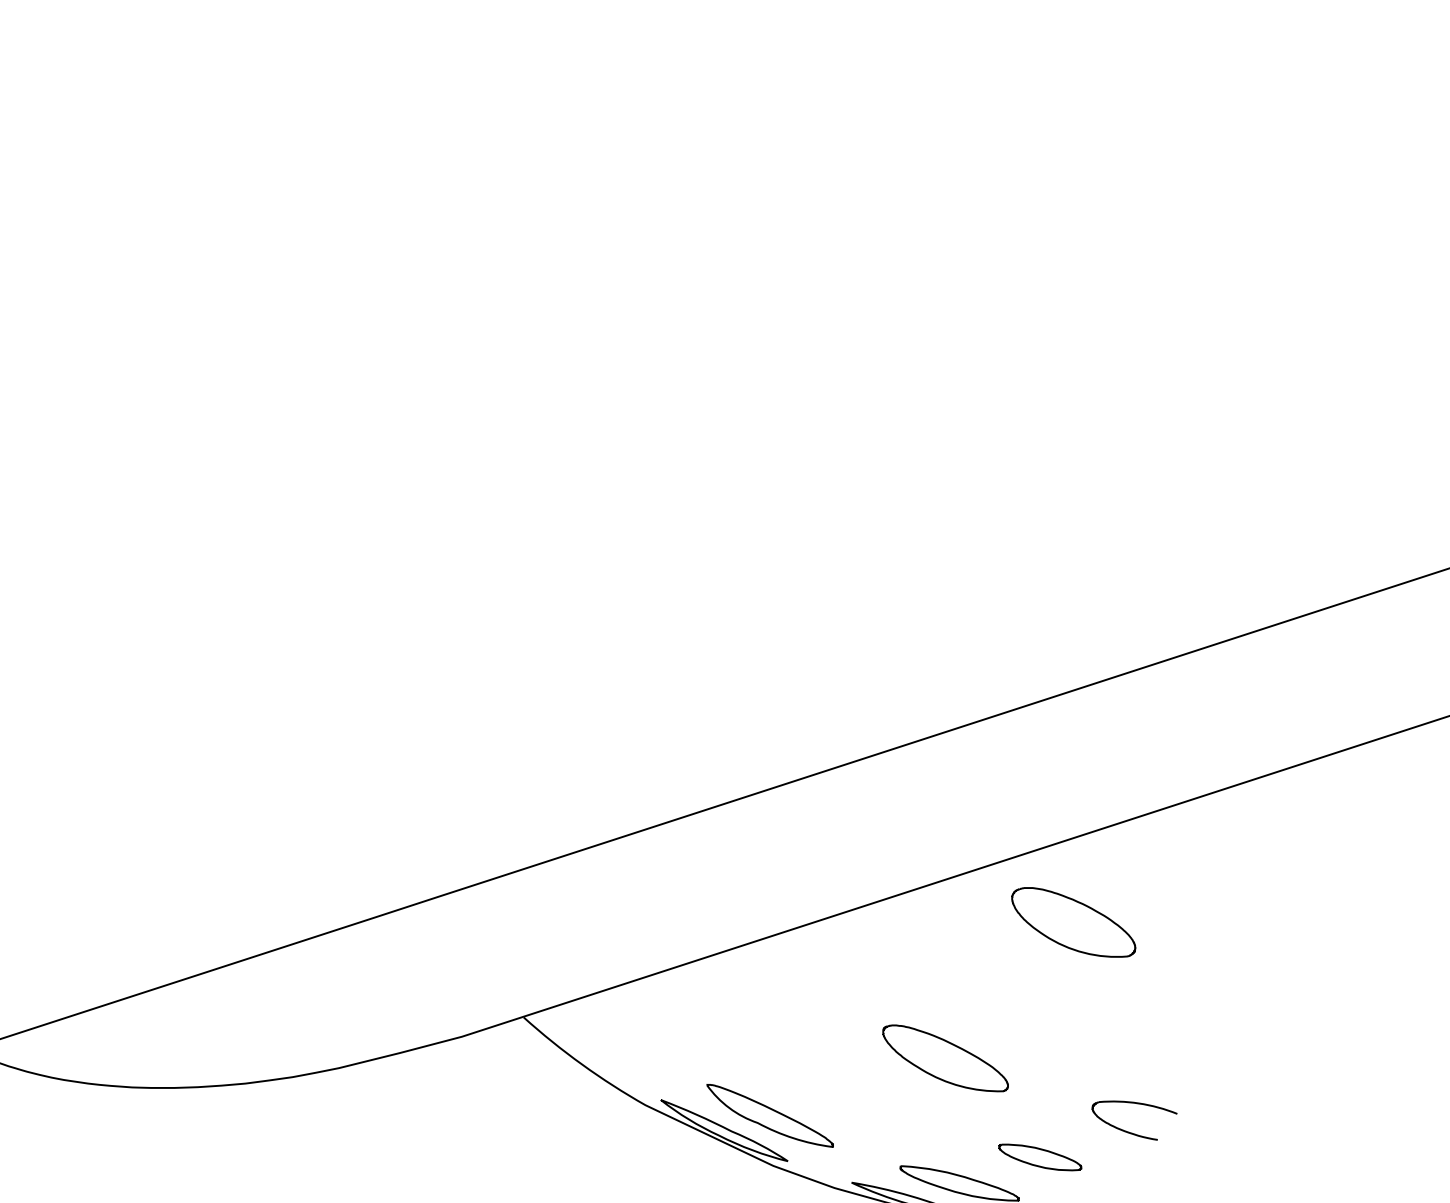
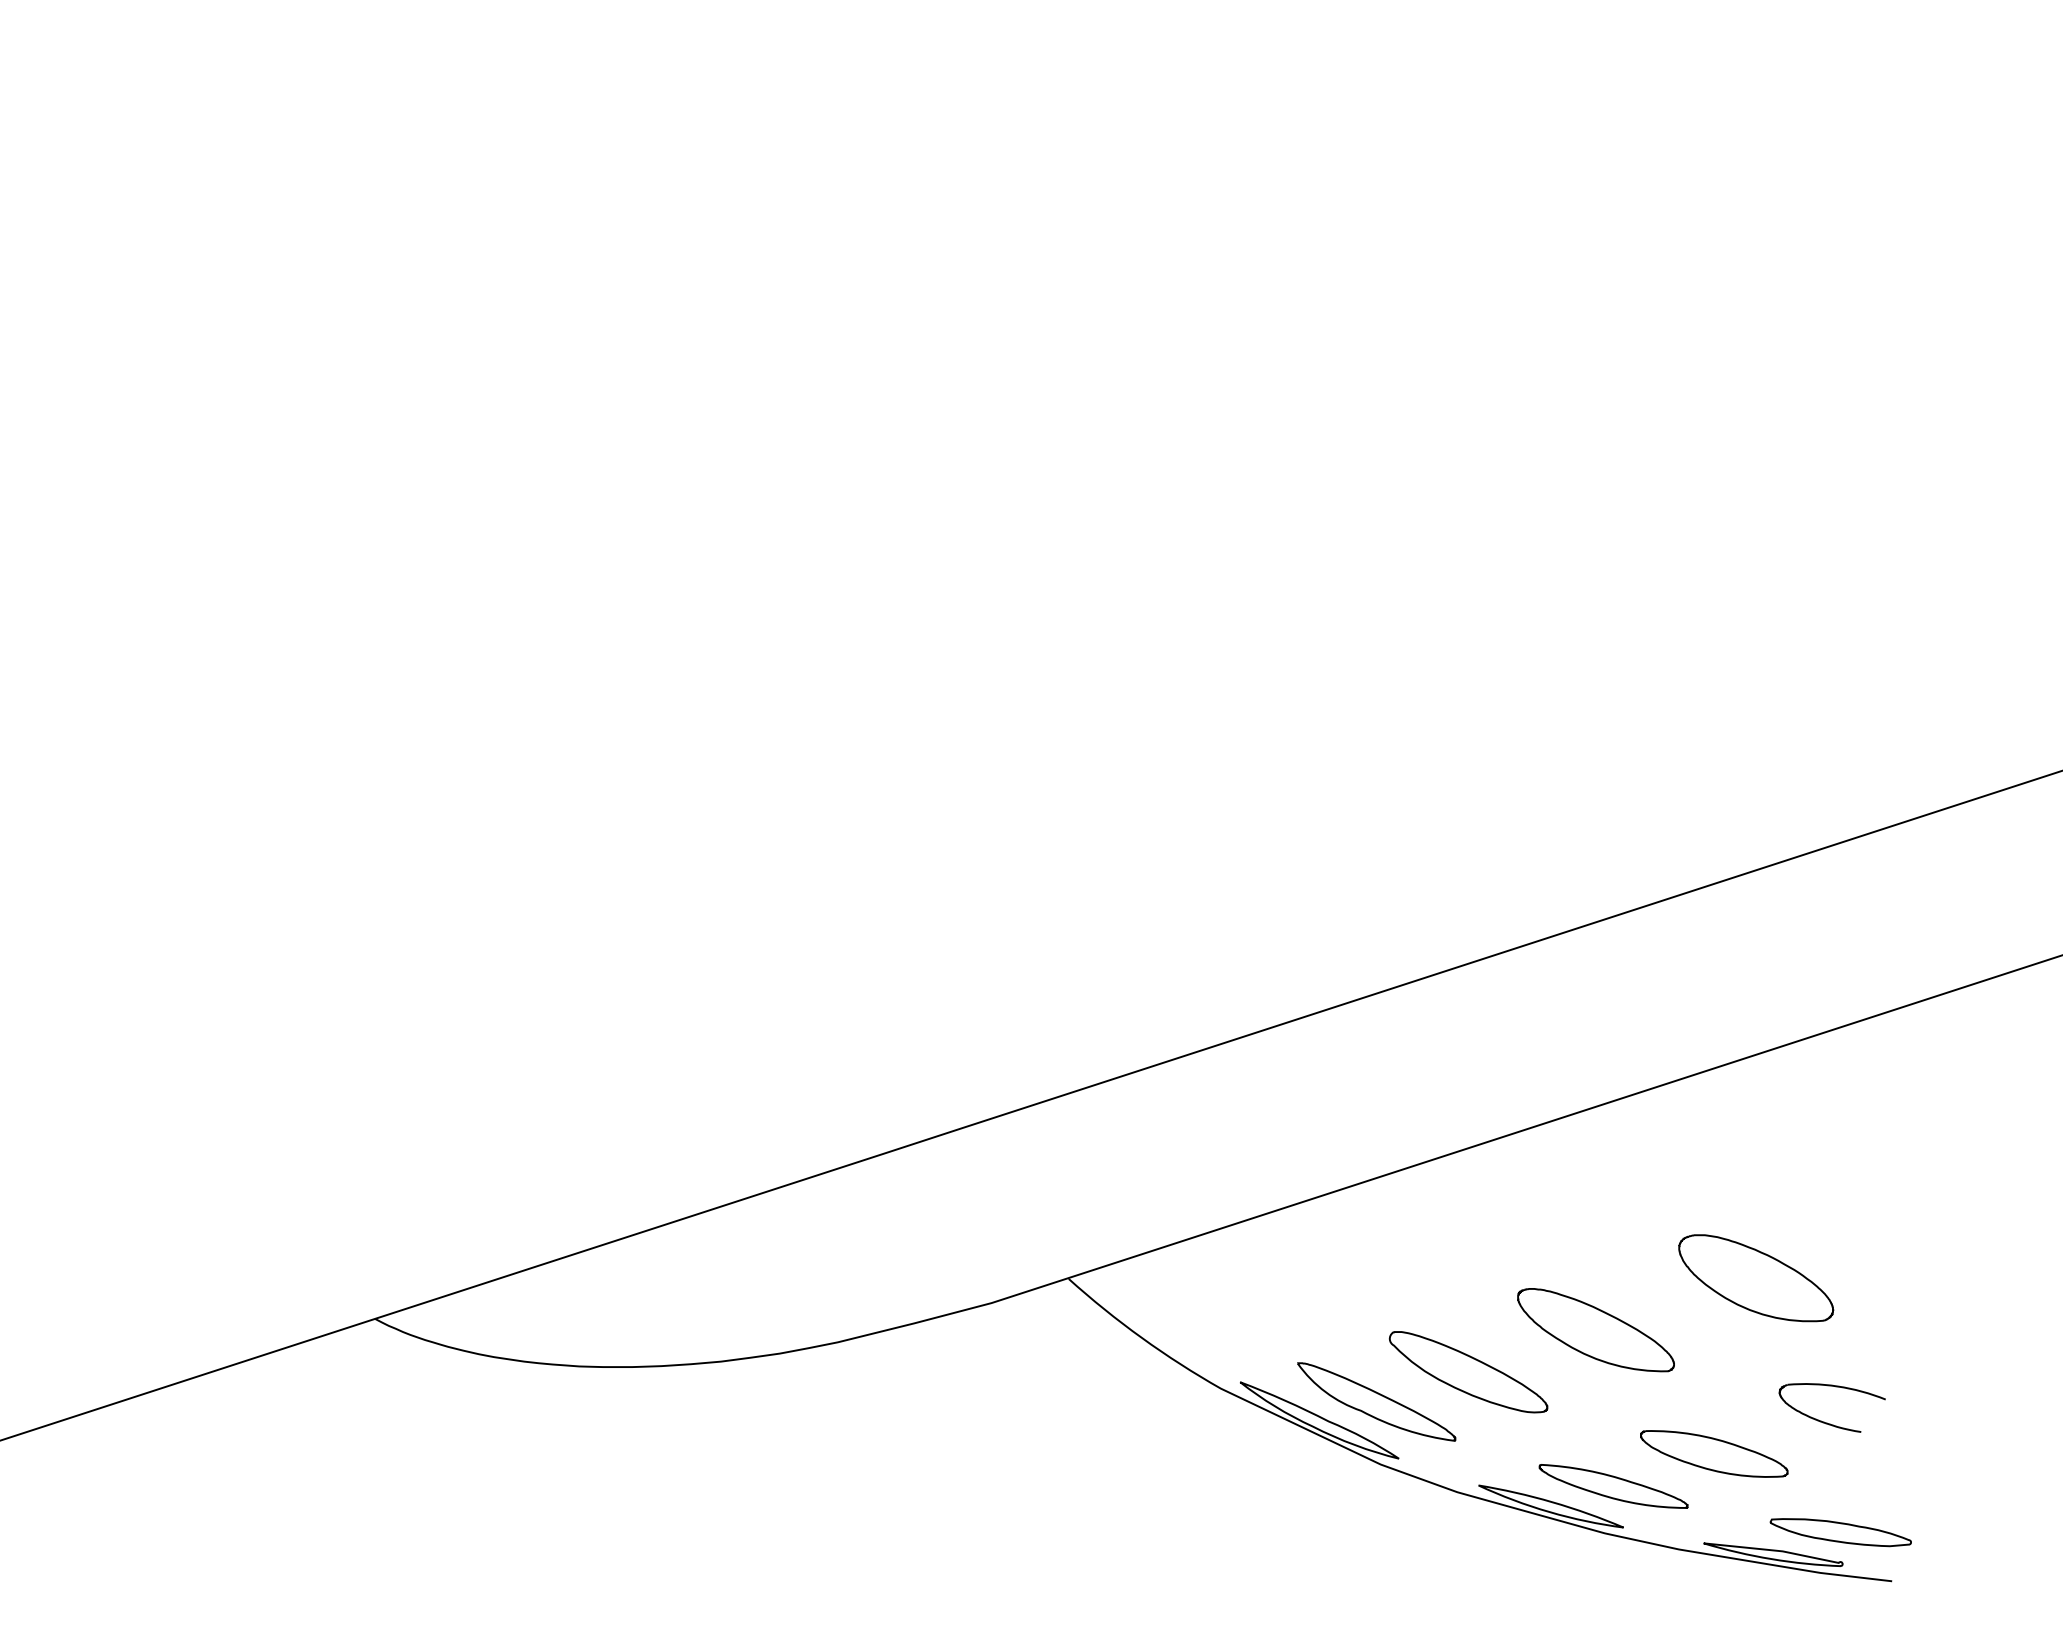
part: (1073, 922) -> (1756, 1278), moved
part: (843, 1092) -> (1468, 1372), added
part: (1040, 1157) -> (1714, 1453), size x1.43

